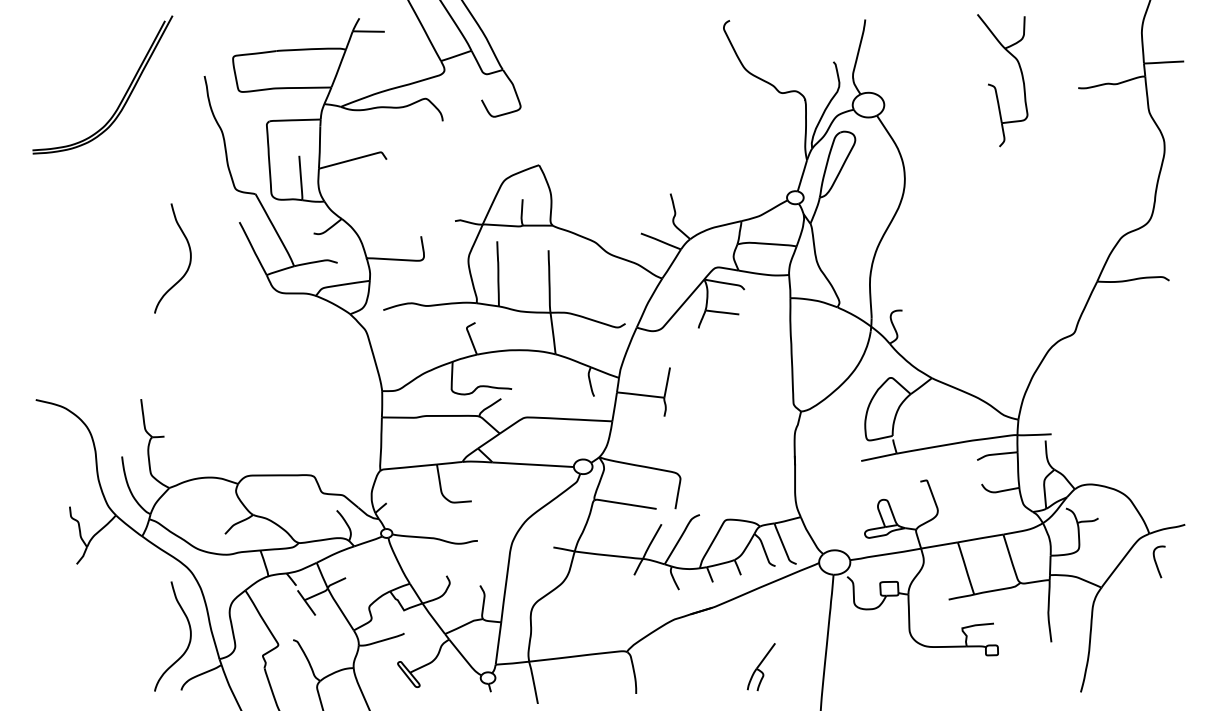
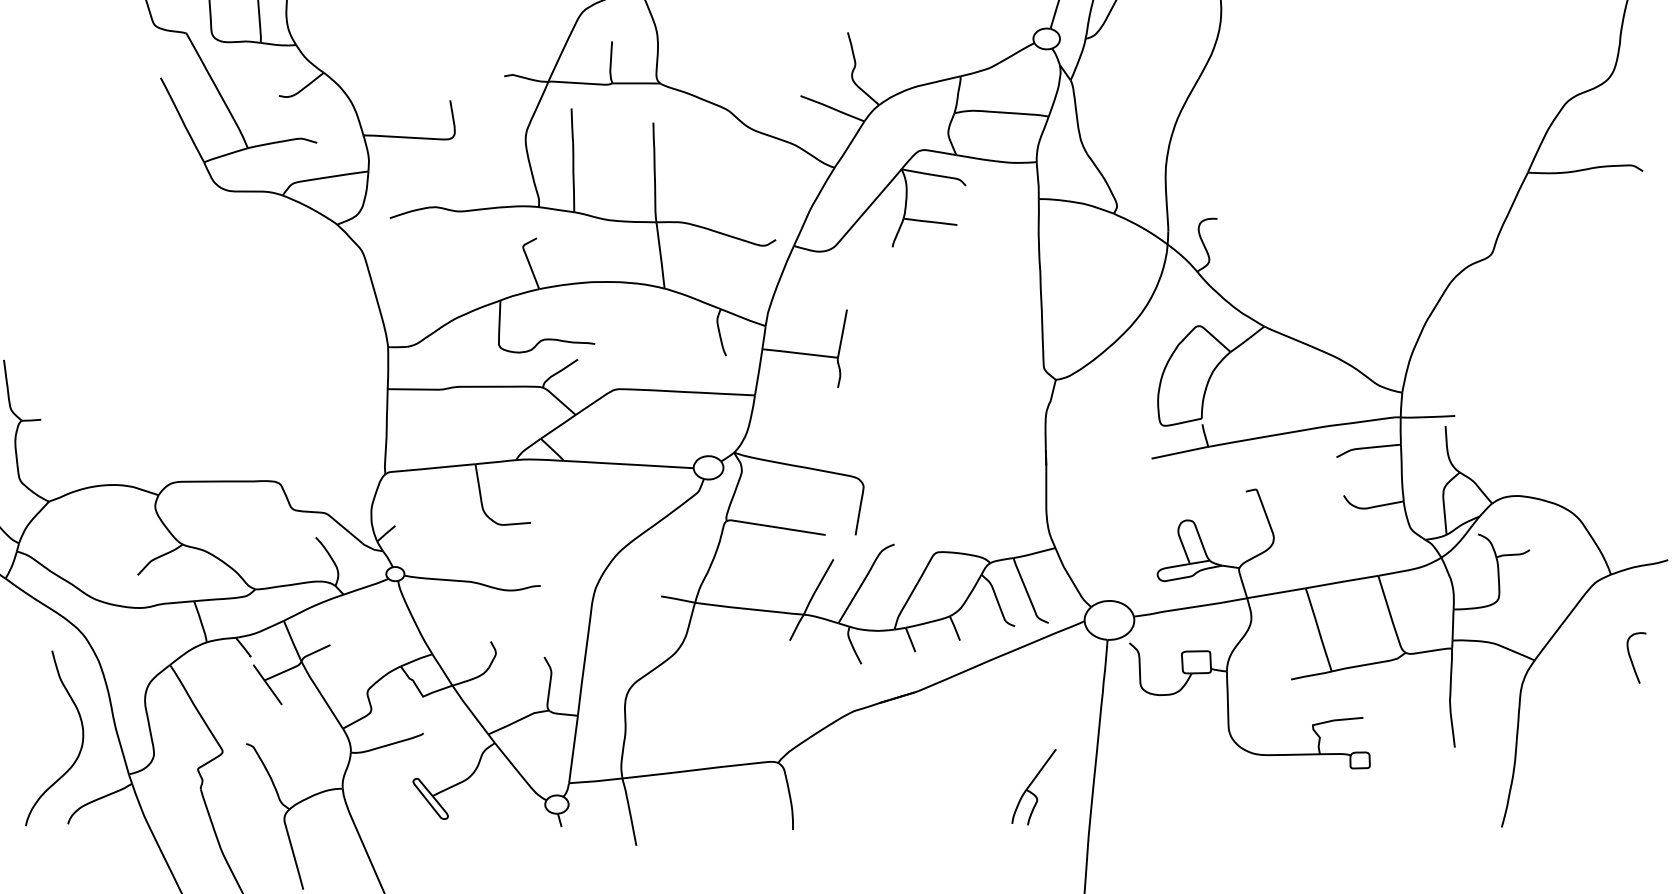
curve: (189, 259) -> (81, 137), removed
curve: (1156, 561) -> (1631, 657), moved
part: (760, 667) -> (1032, 787), moved

